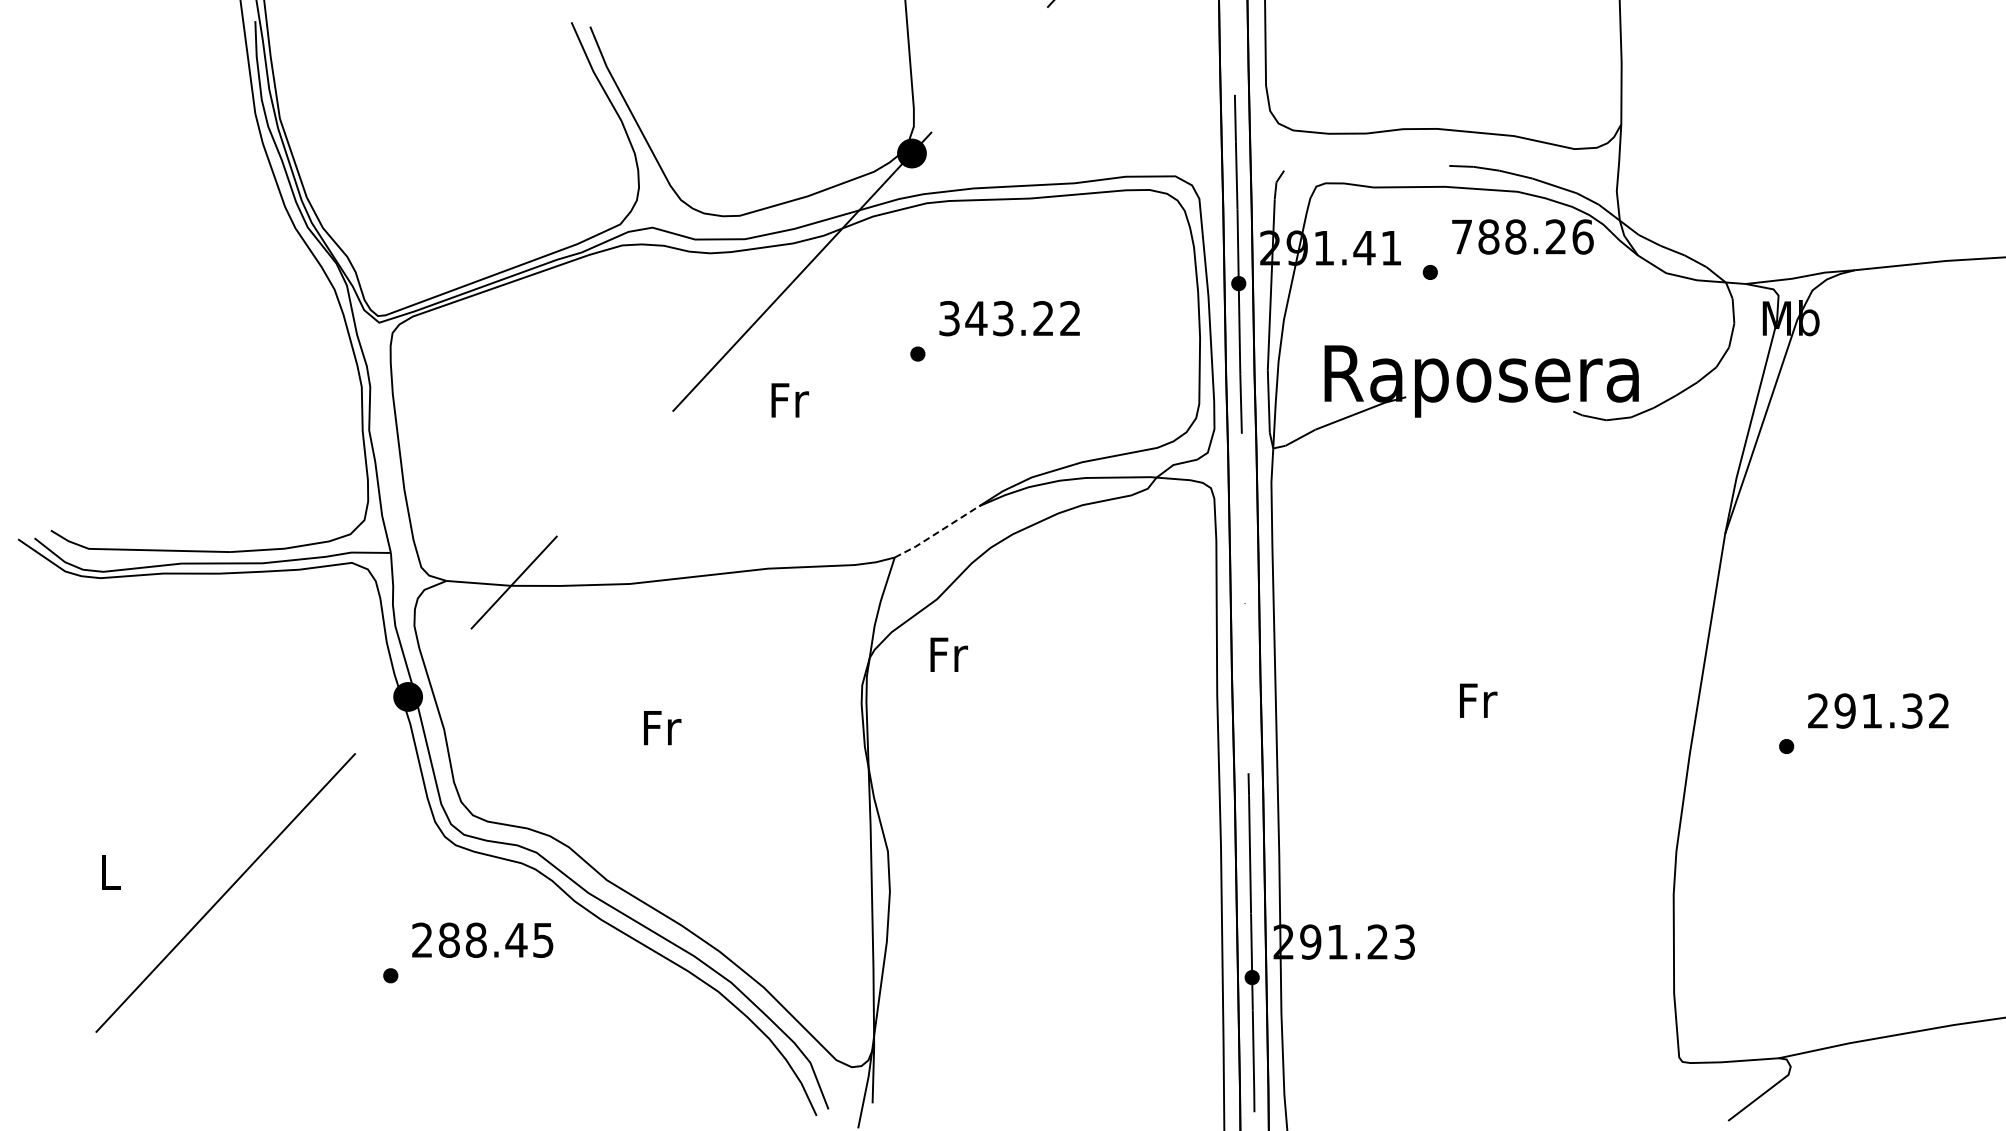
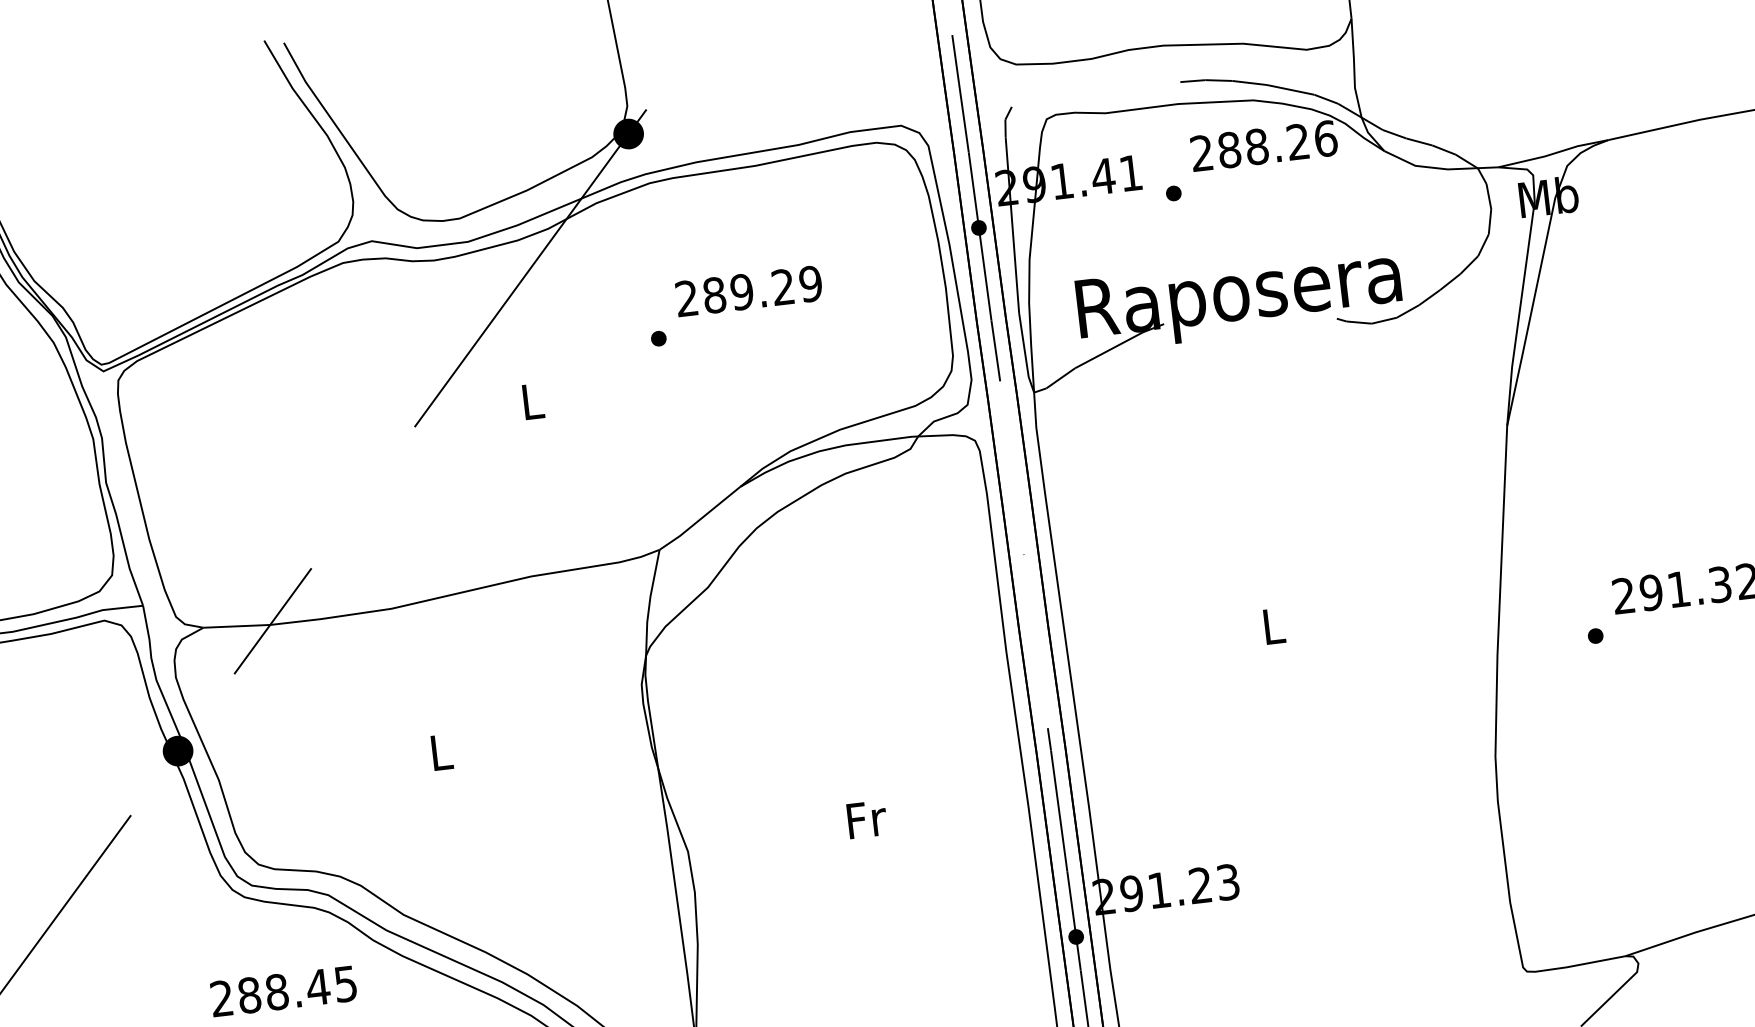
text: (1461, 236) -> (1201, 152), 788.26 -> 288.26
text: (1010, 318) -> (749, 291), 343.22 -> 289.29
text: (790, 400) -> (533, 401), Fr -> L
line: (937, 532) -> (700, 519), dashed -> solid
text: (948, 654) -> (866, 819), moved
text: (1478, 700) -> (1274, 626), Fr -> L
text: (662, 728) -> (442, 752), Fr -> L

